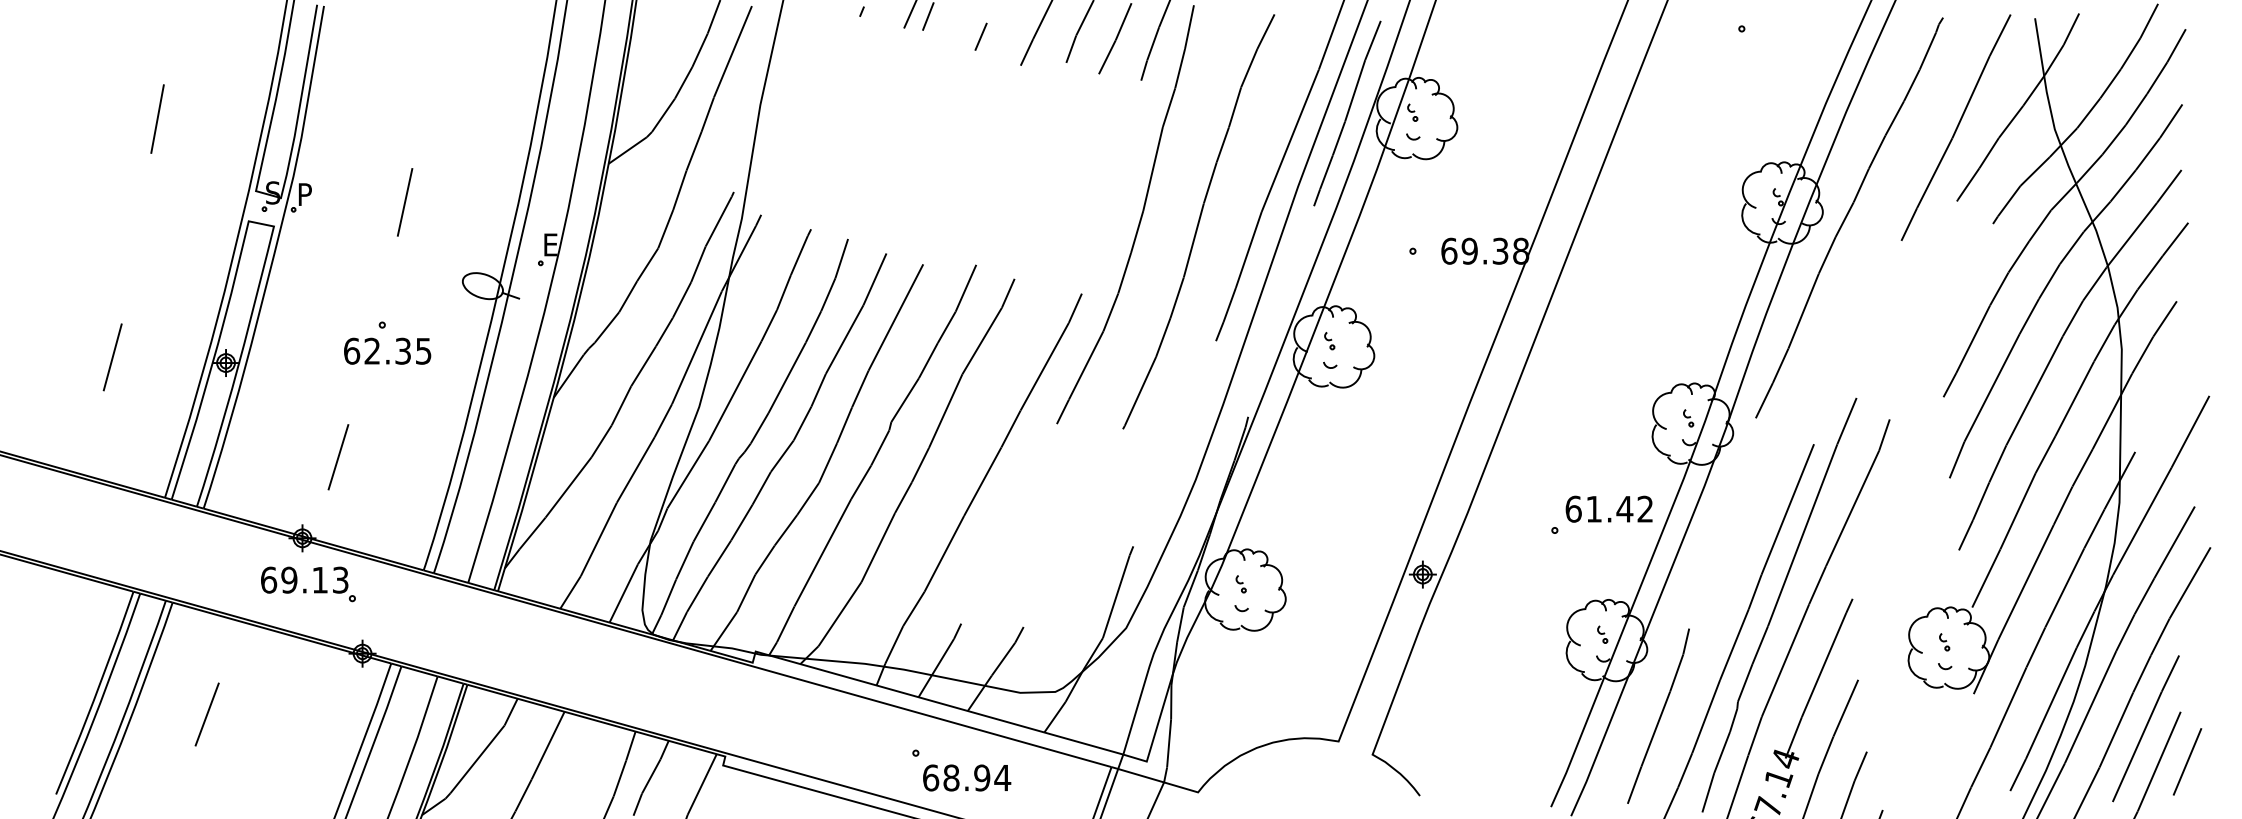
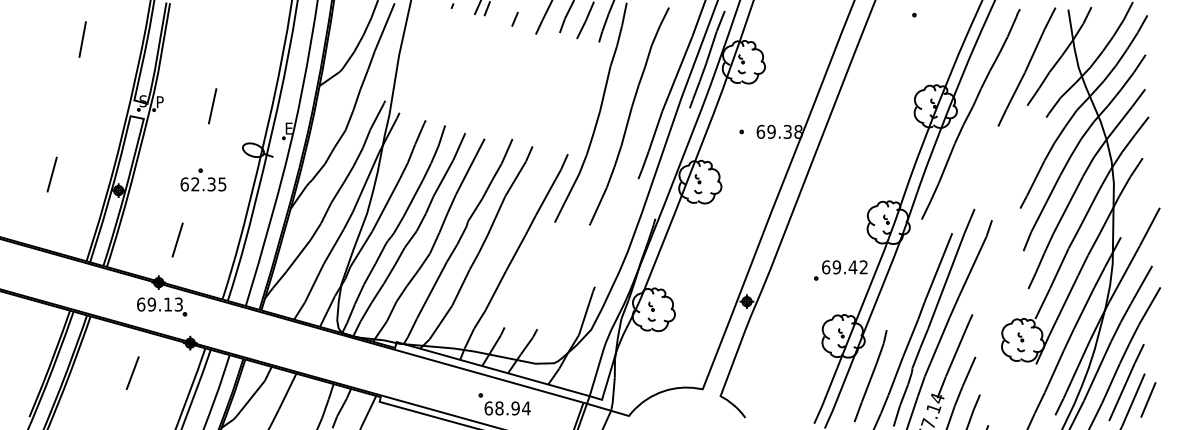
line: (157, 119) -> (82, 39), moved
line: (111, 357) -> (51, 174), moved
text: (1593, 509) -> (836, 267), 61.42 -> 69.42
line: (206, 713) -> (132, 372), moved

